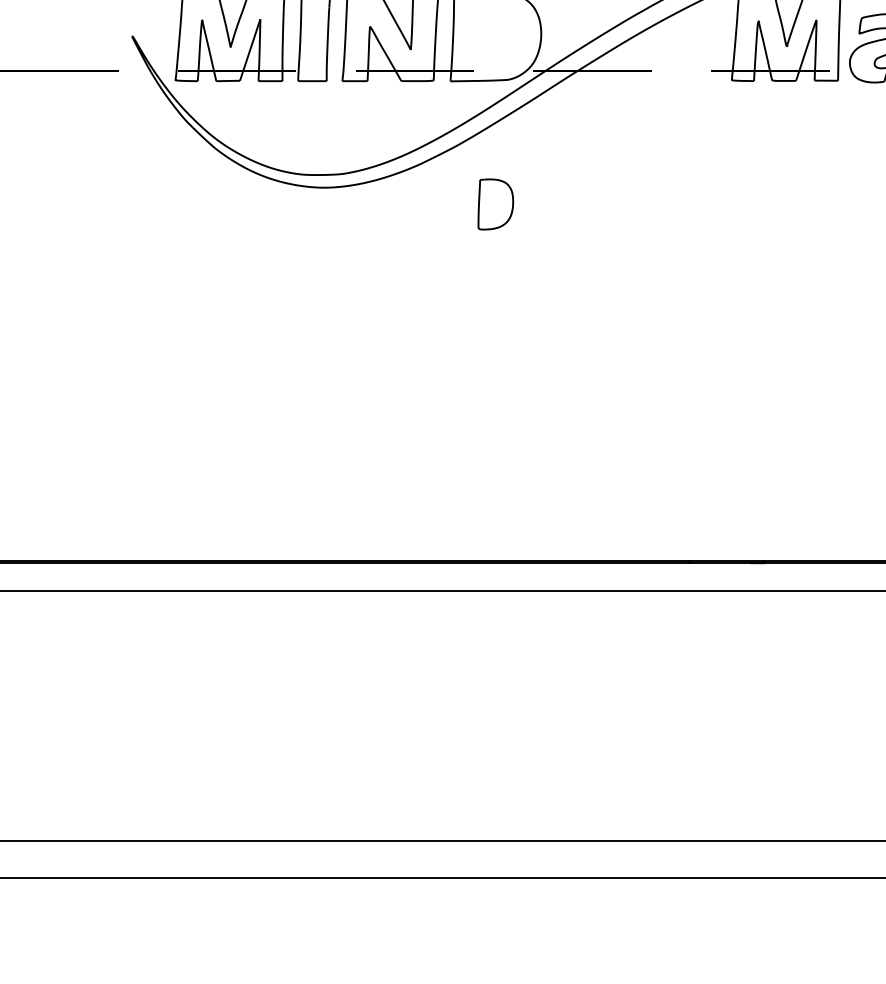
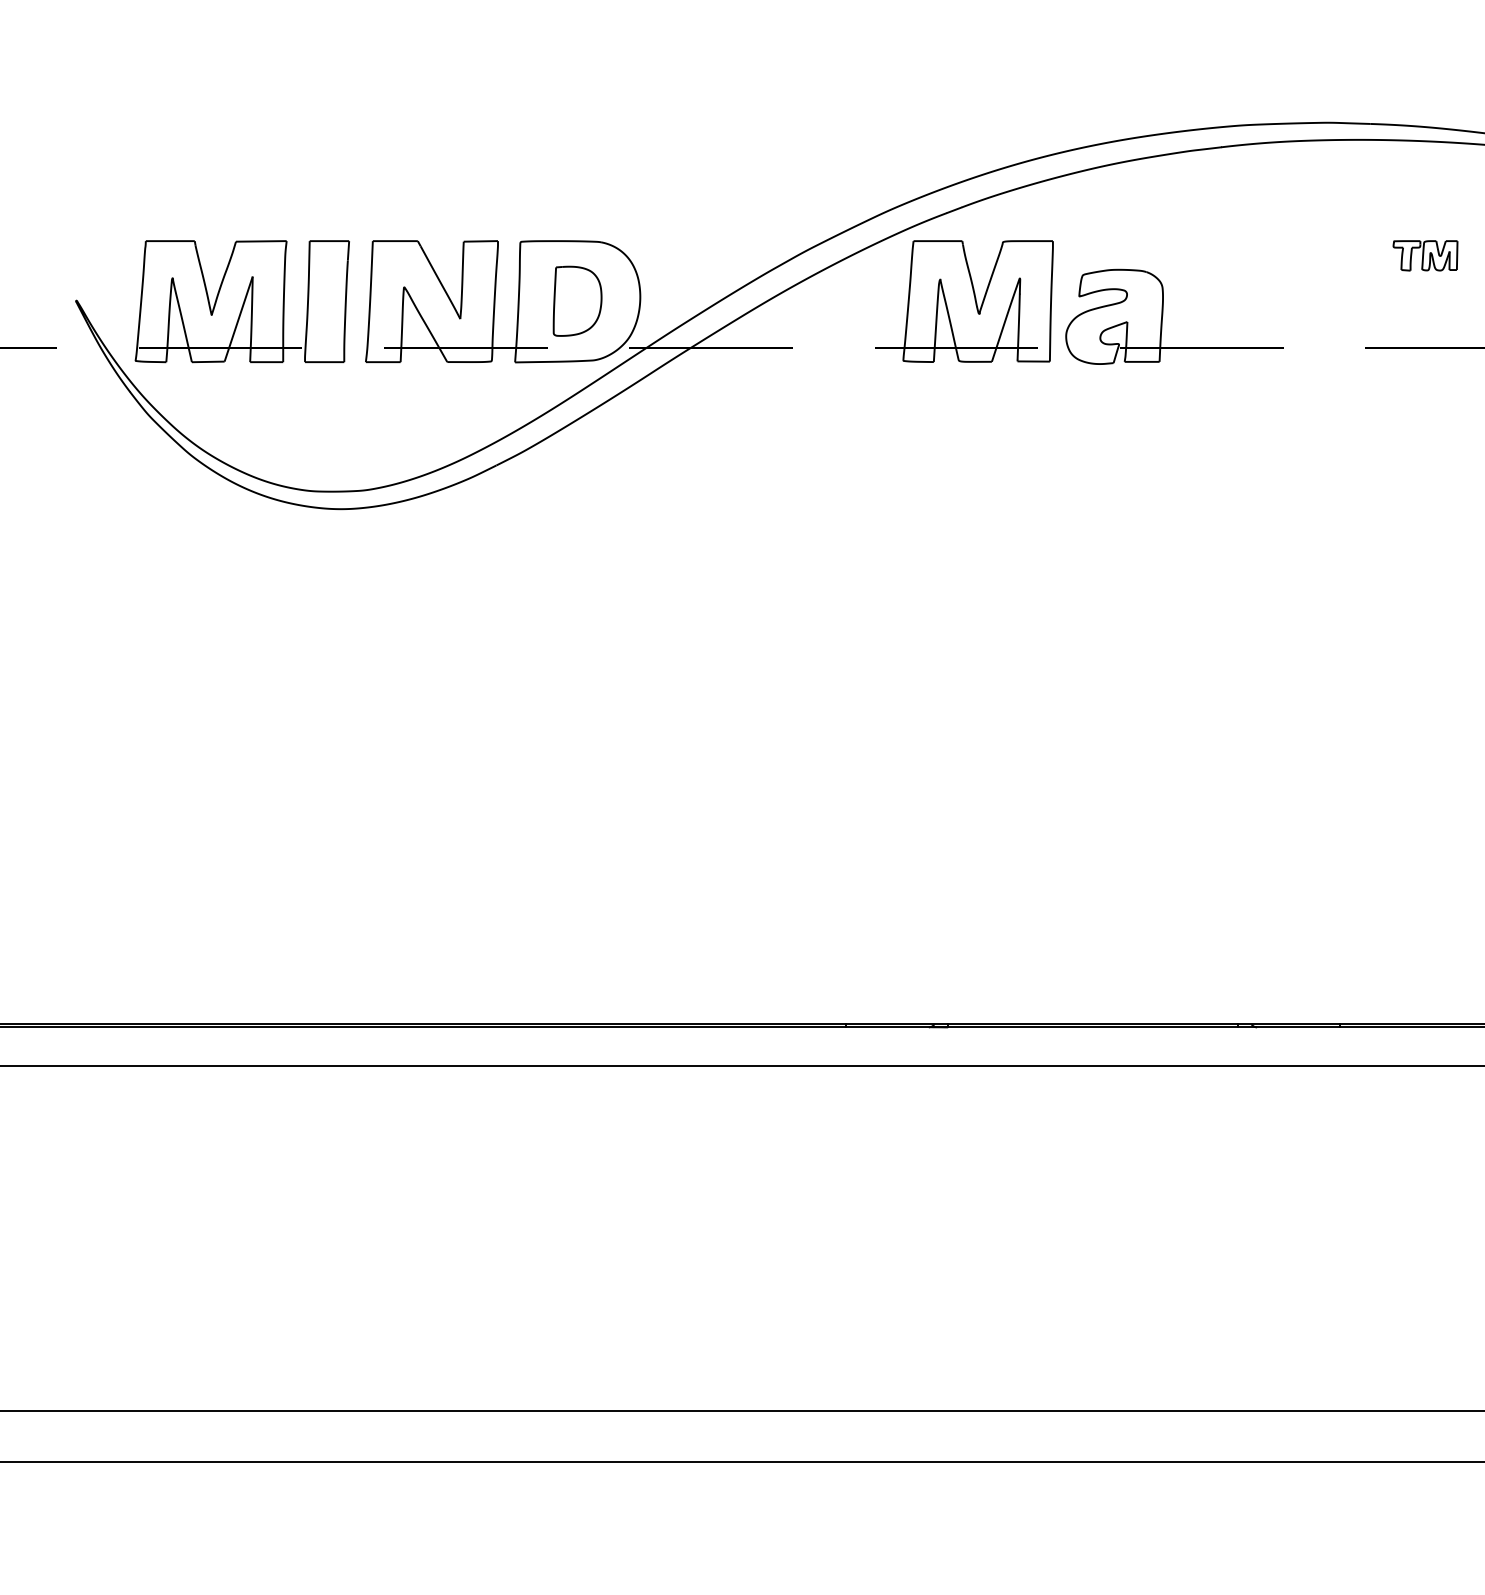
part: (495, 203) -> (577, 300), moved

